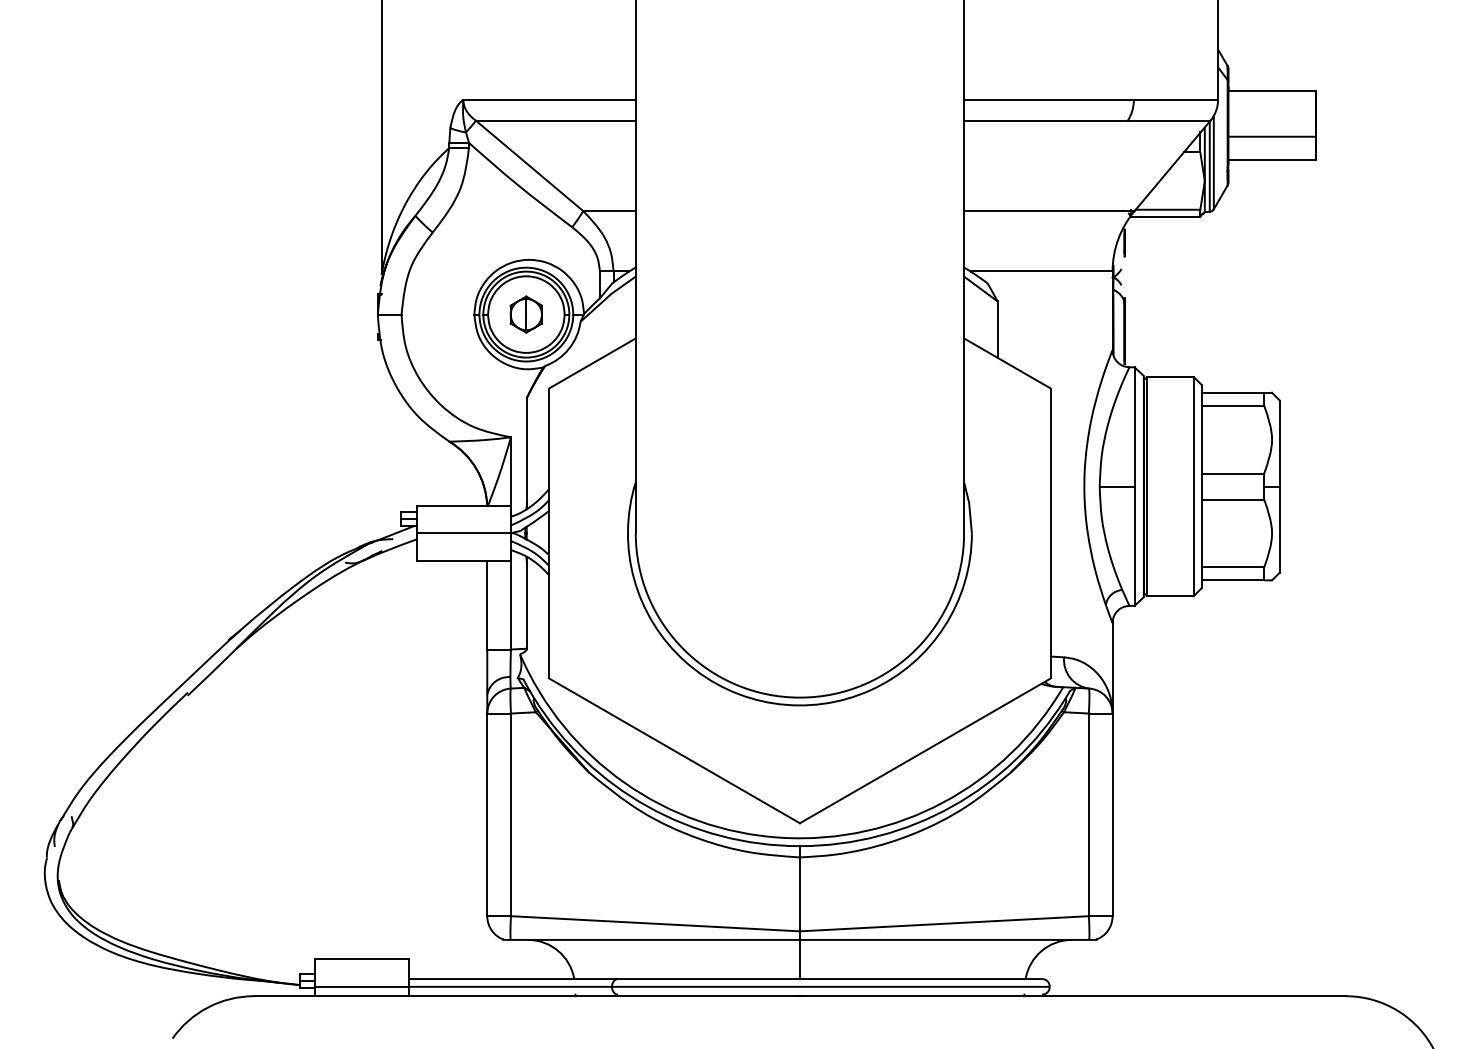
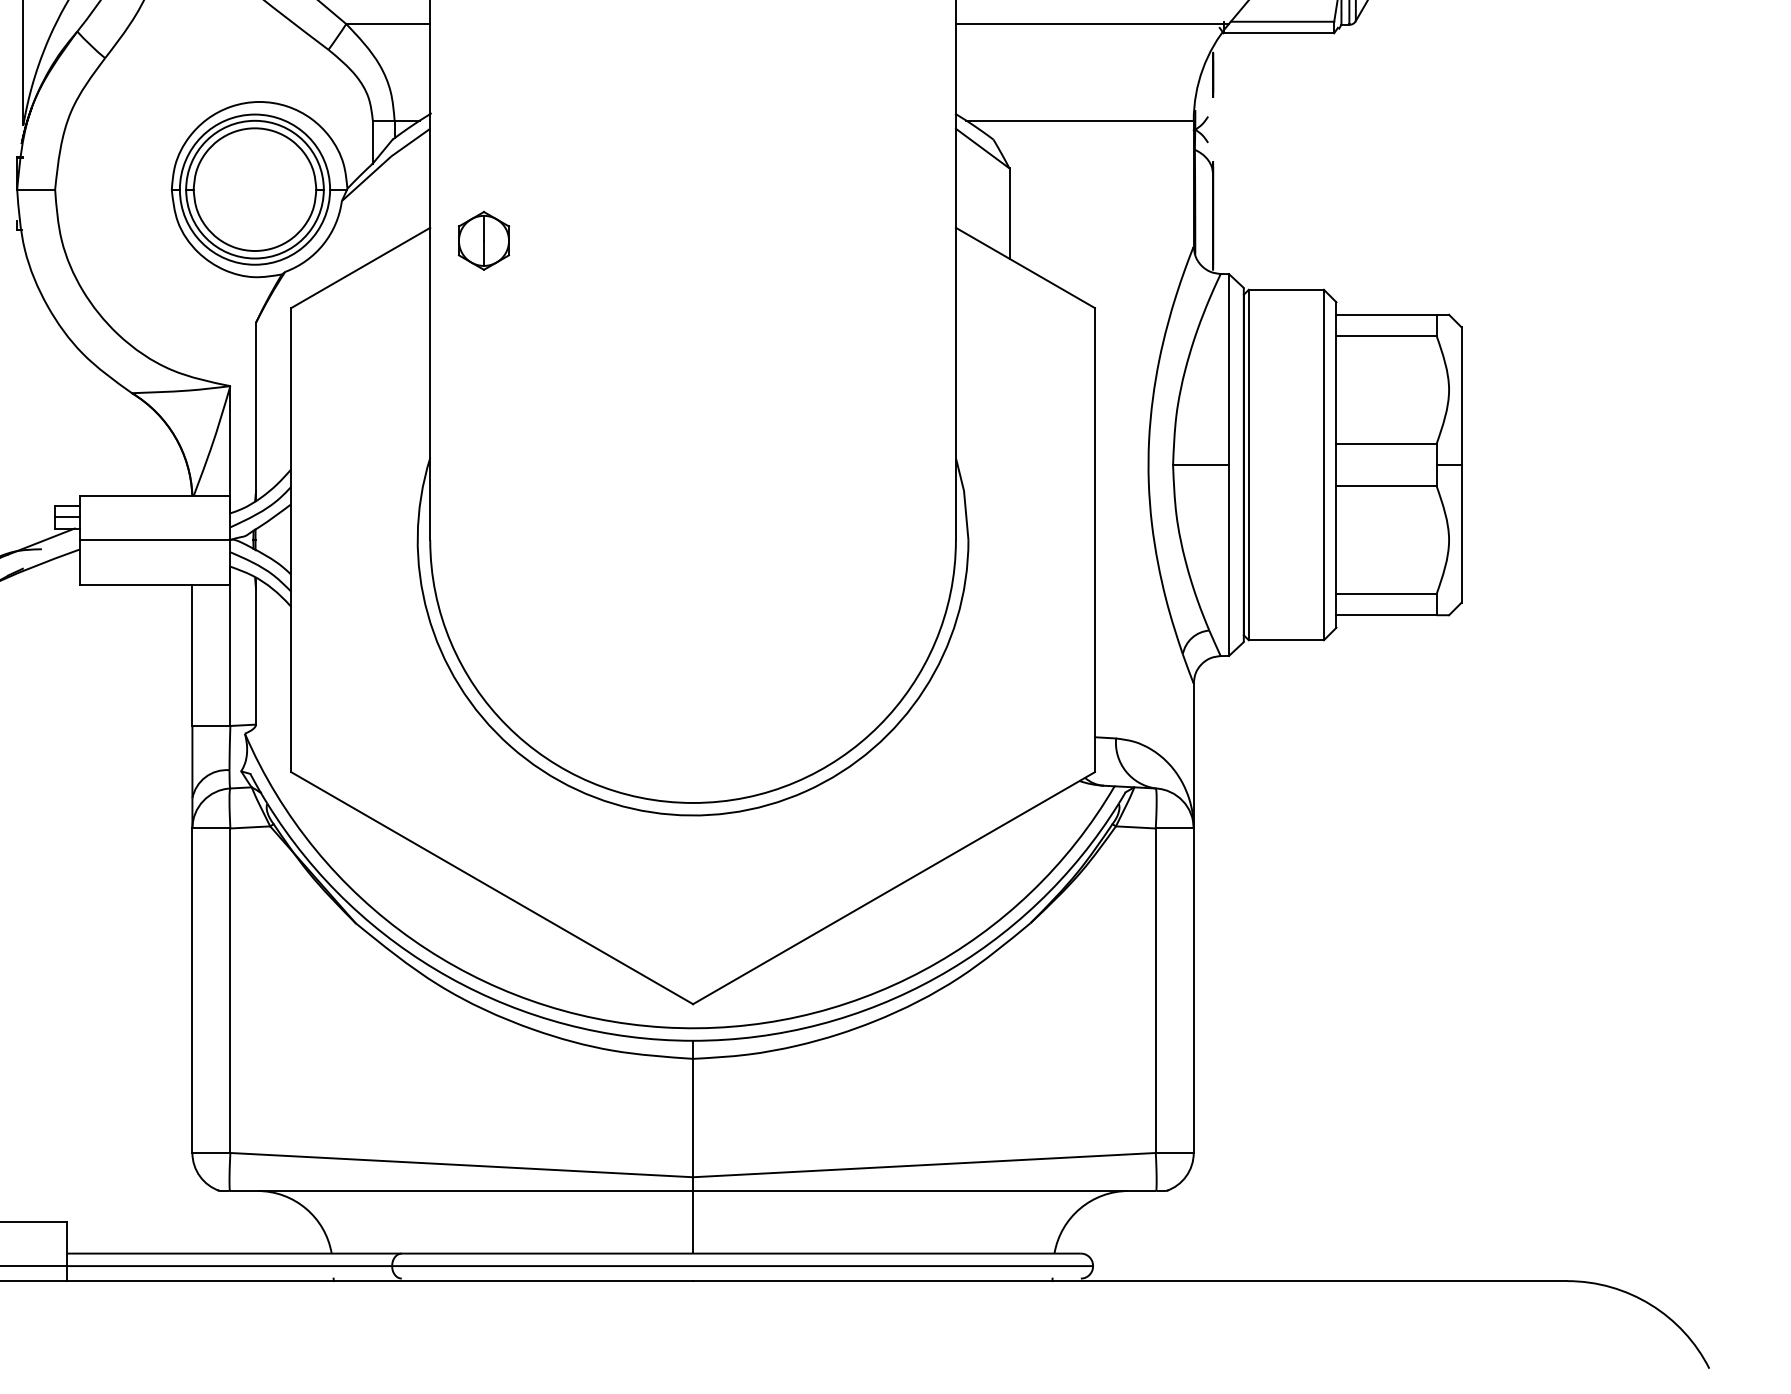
part: (525, 314) -> (482, 240), moved

